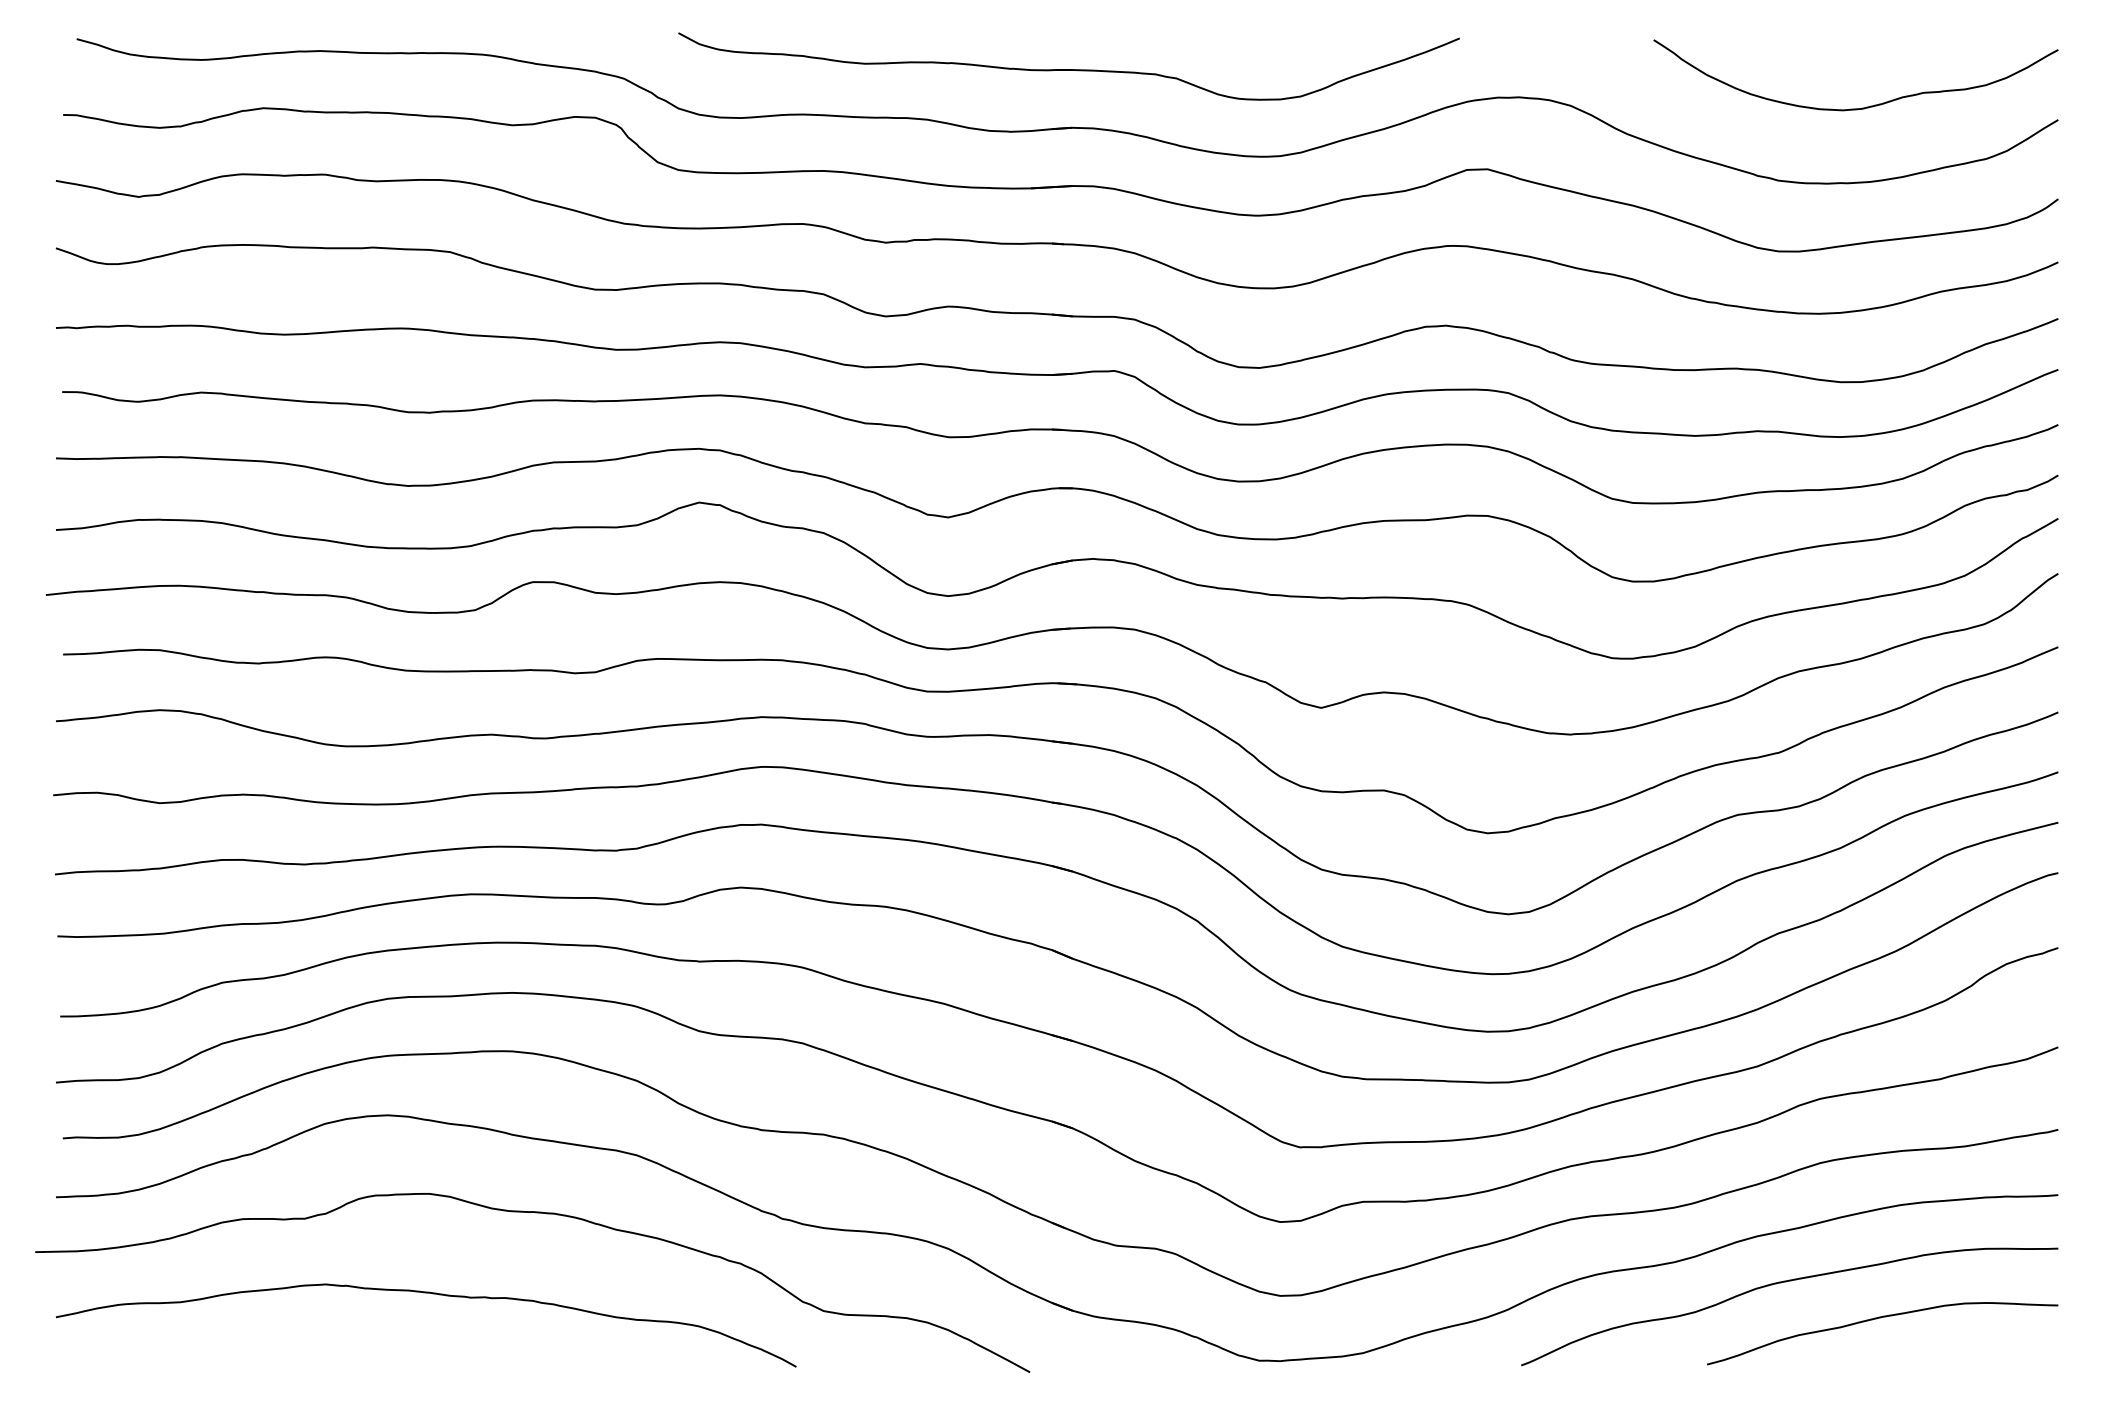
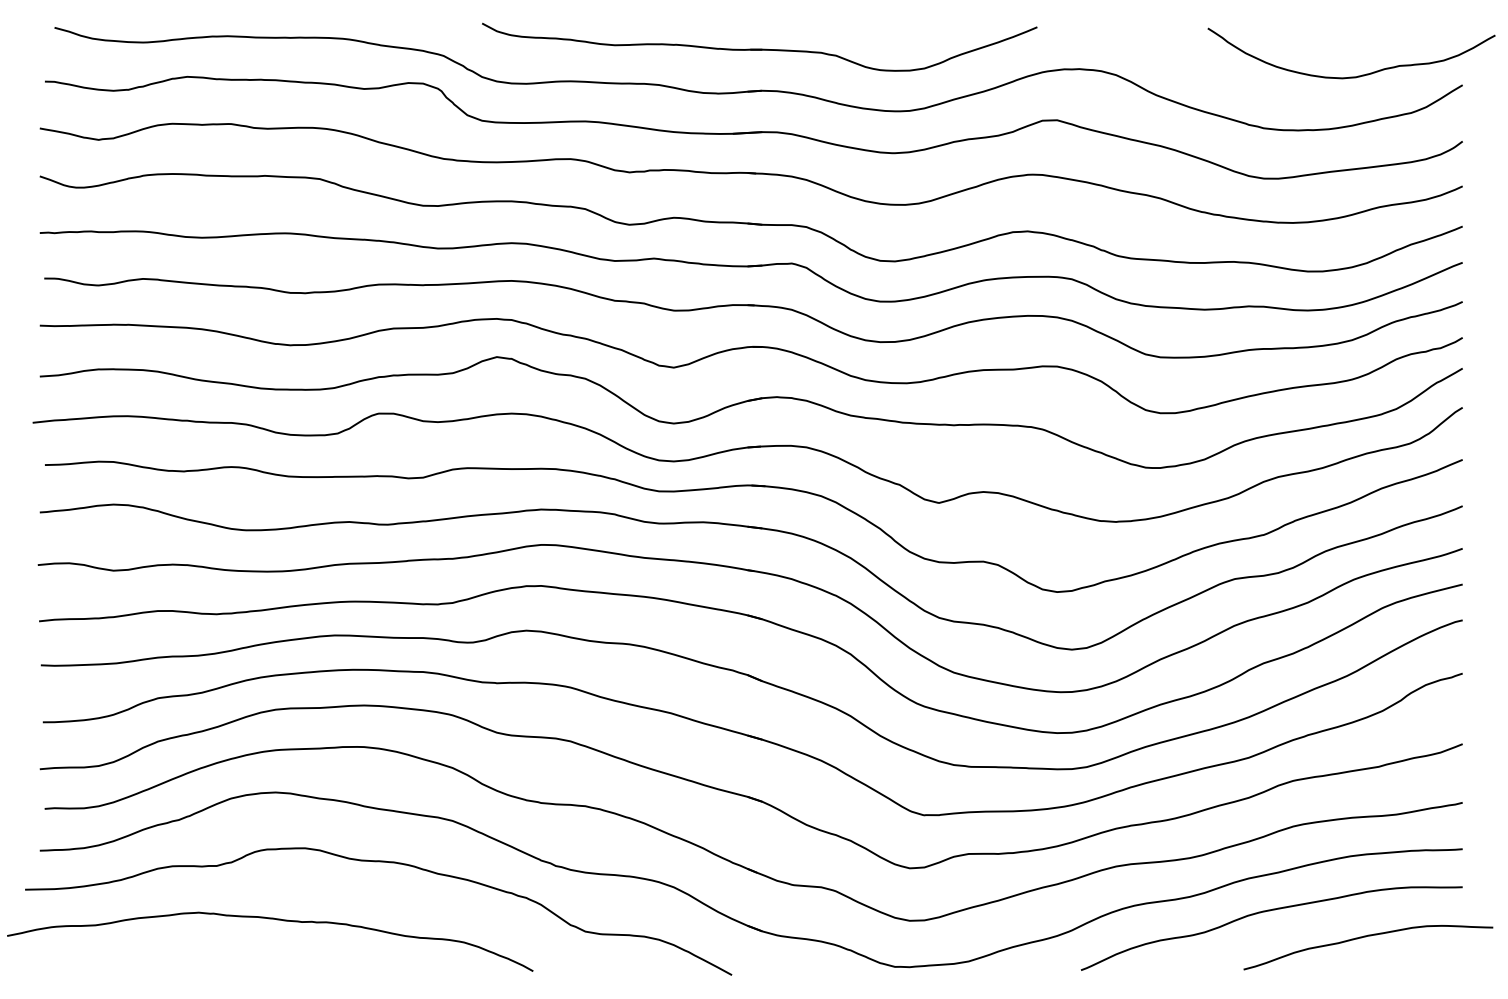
curve: (1862, 107) -> (1356, 76), moved
curve: (432, 1294) -> (274, 919), moved
curve: (1880, 1318) -> (1366, 936), moved

